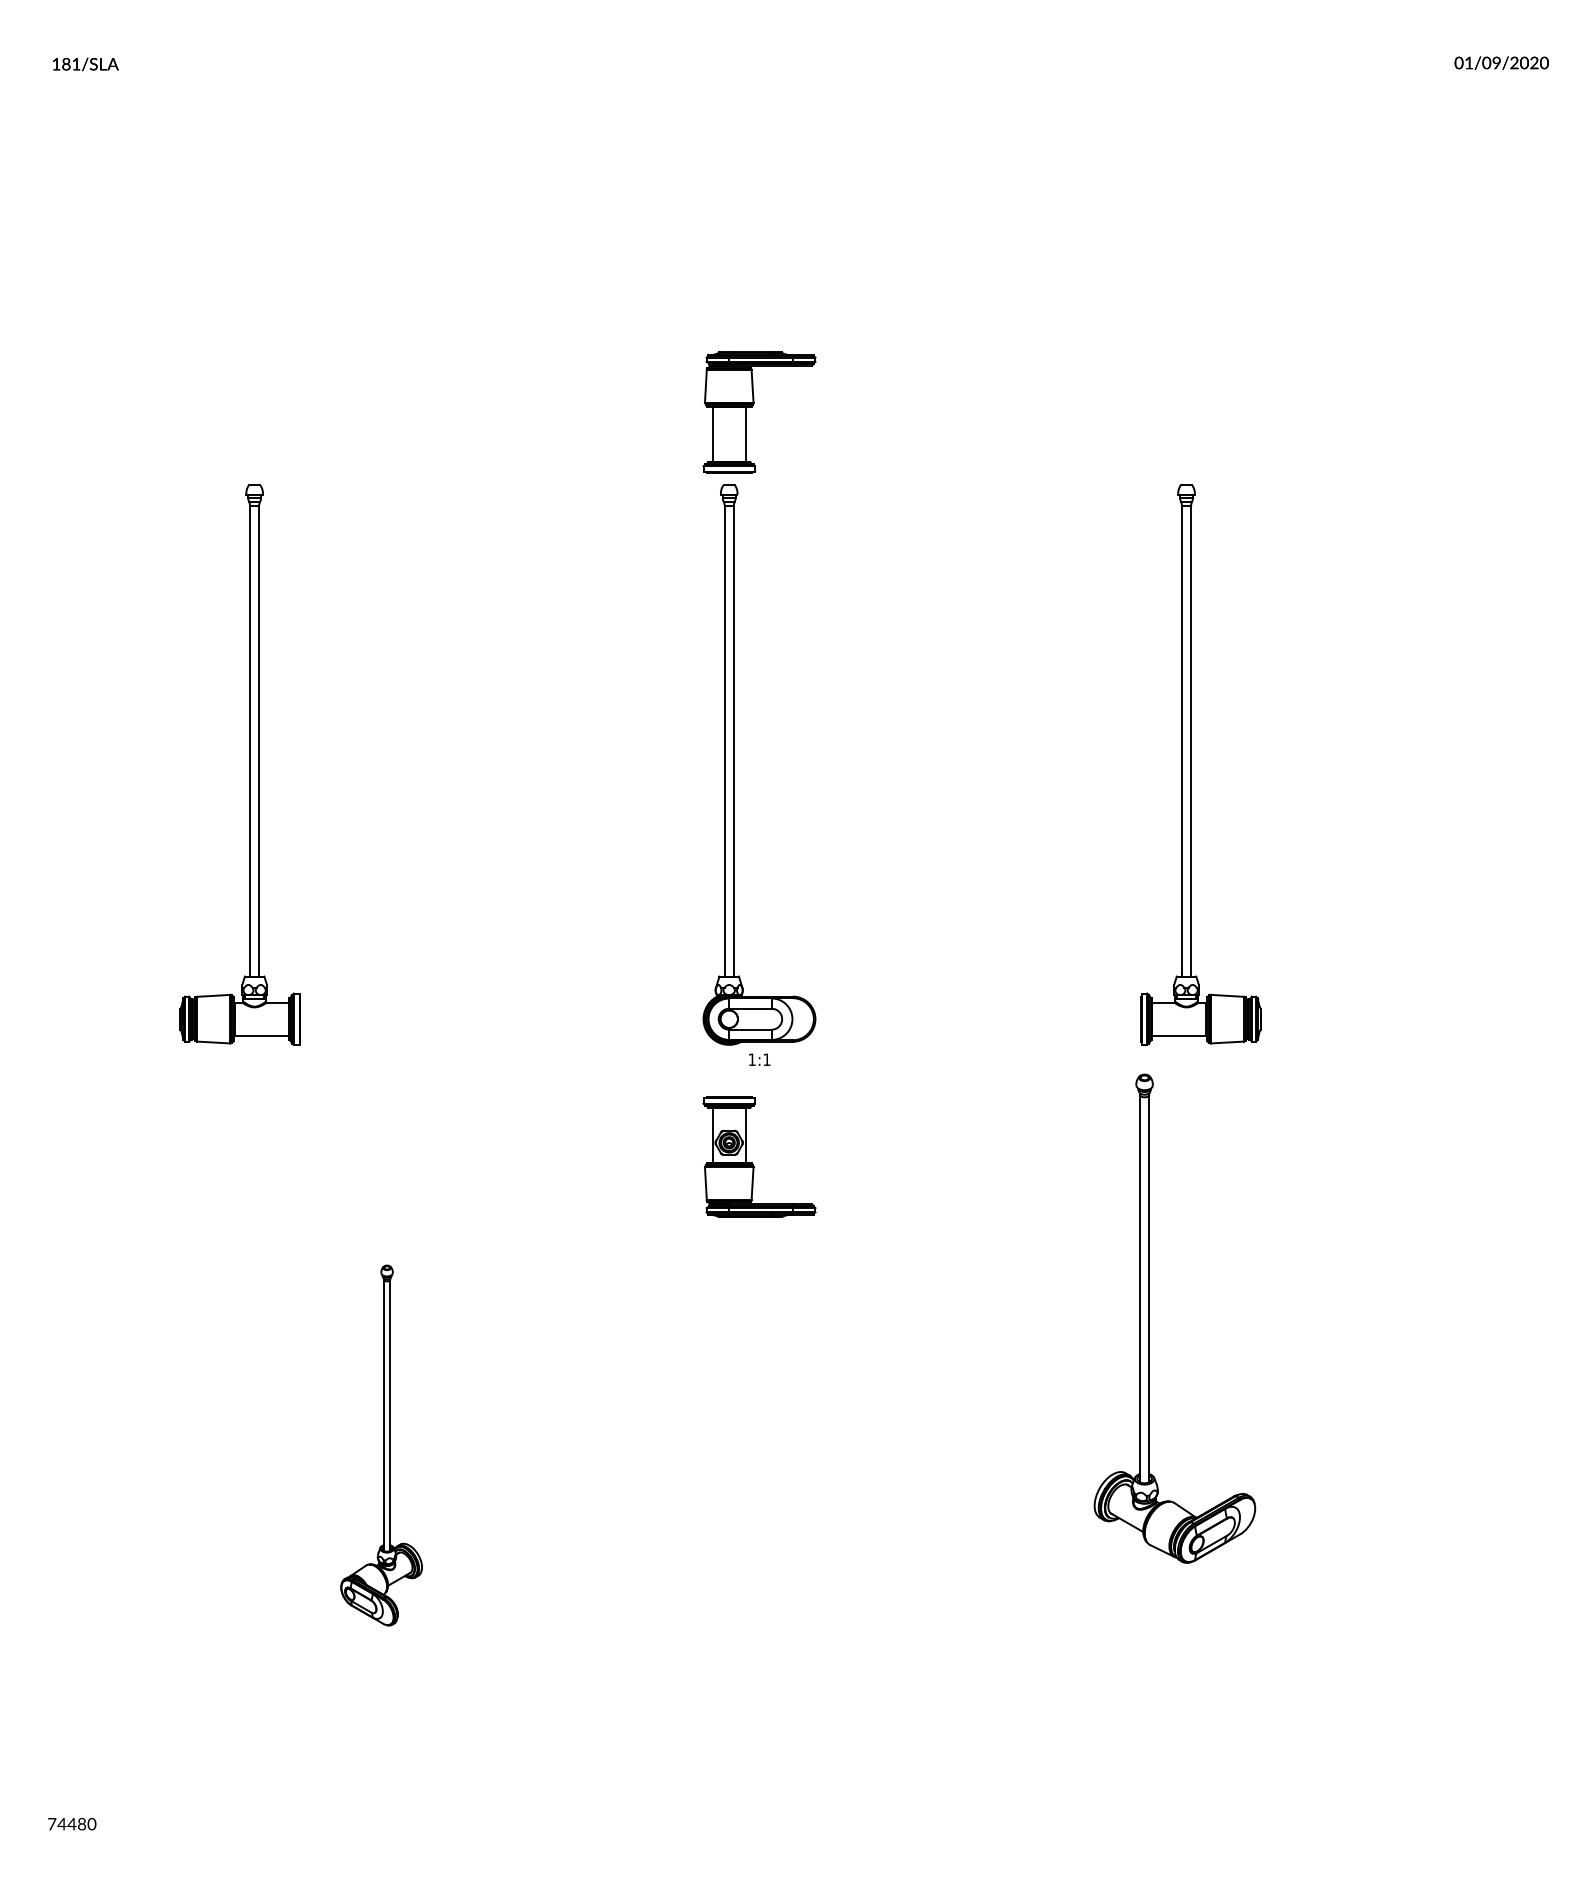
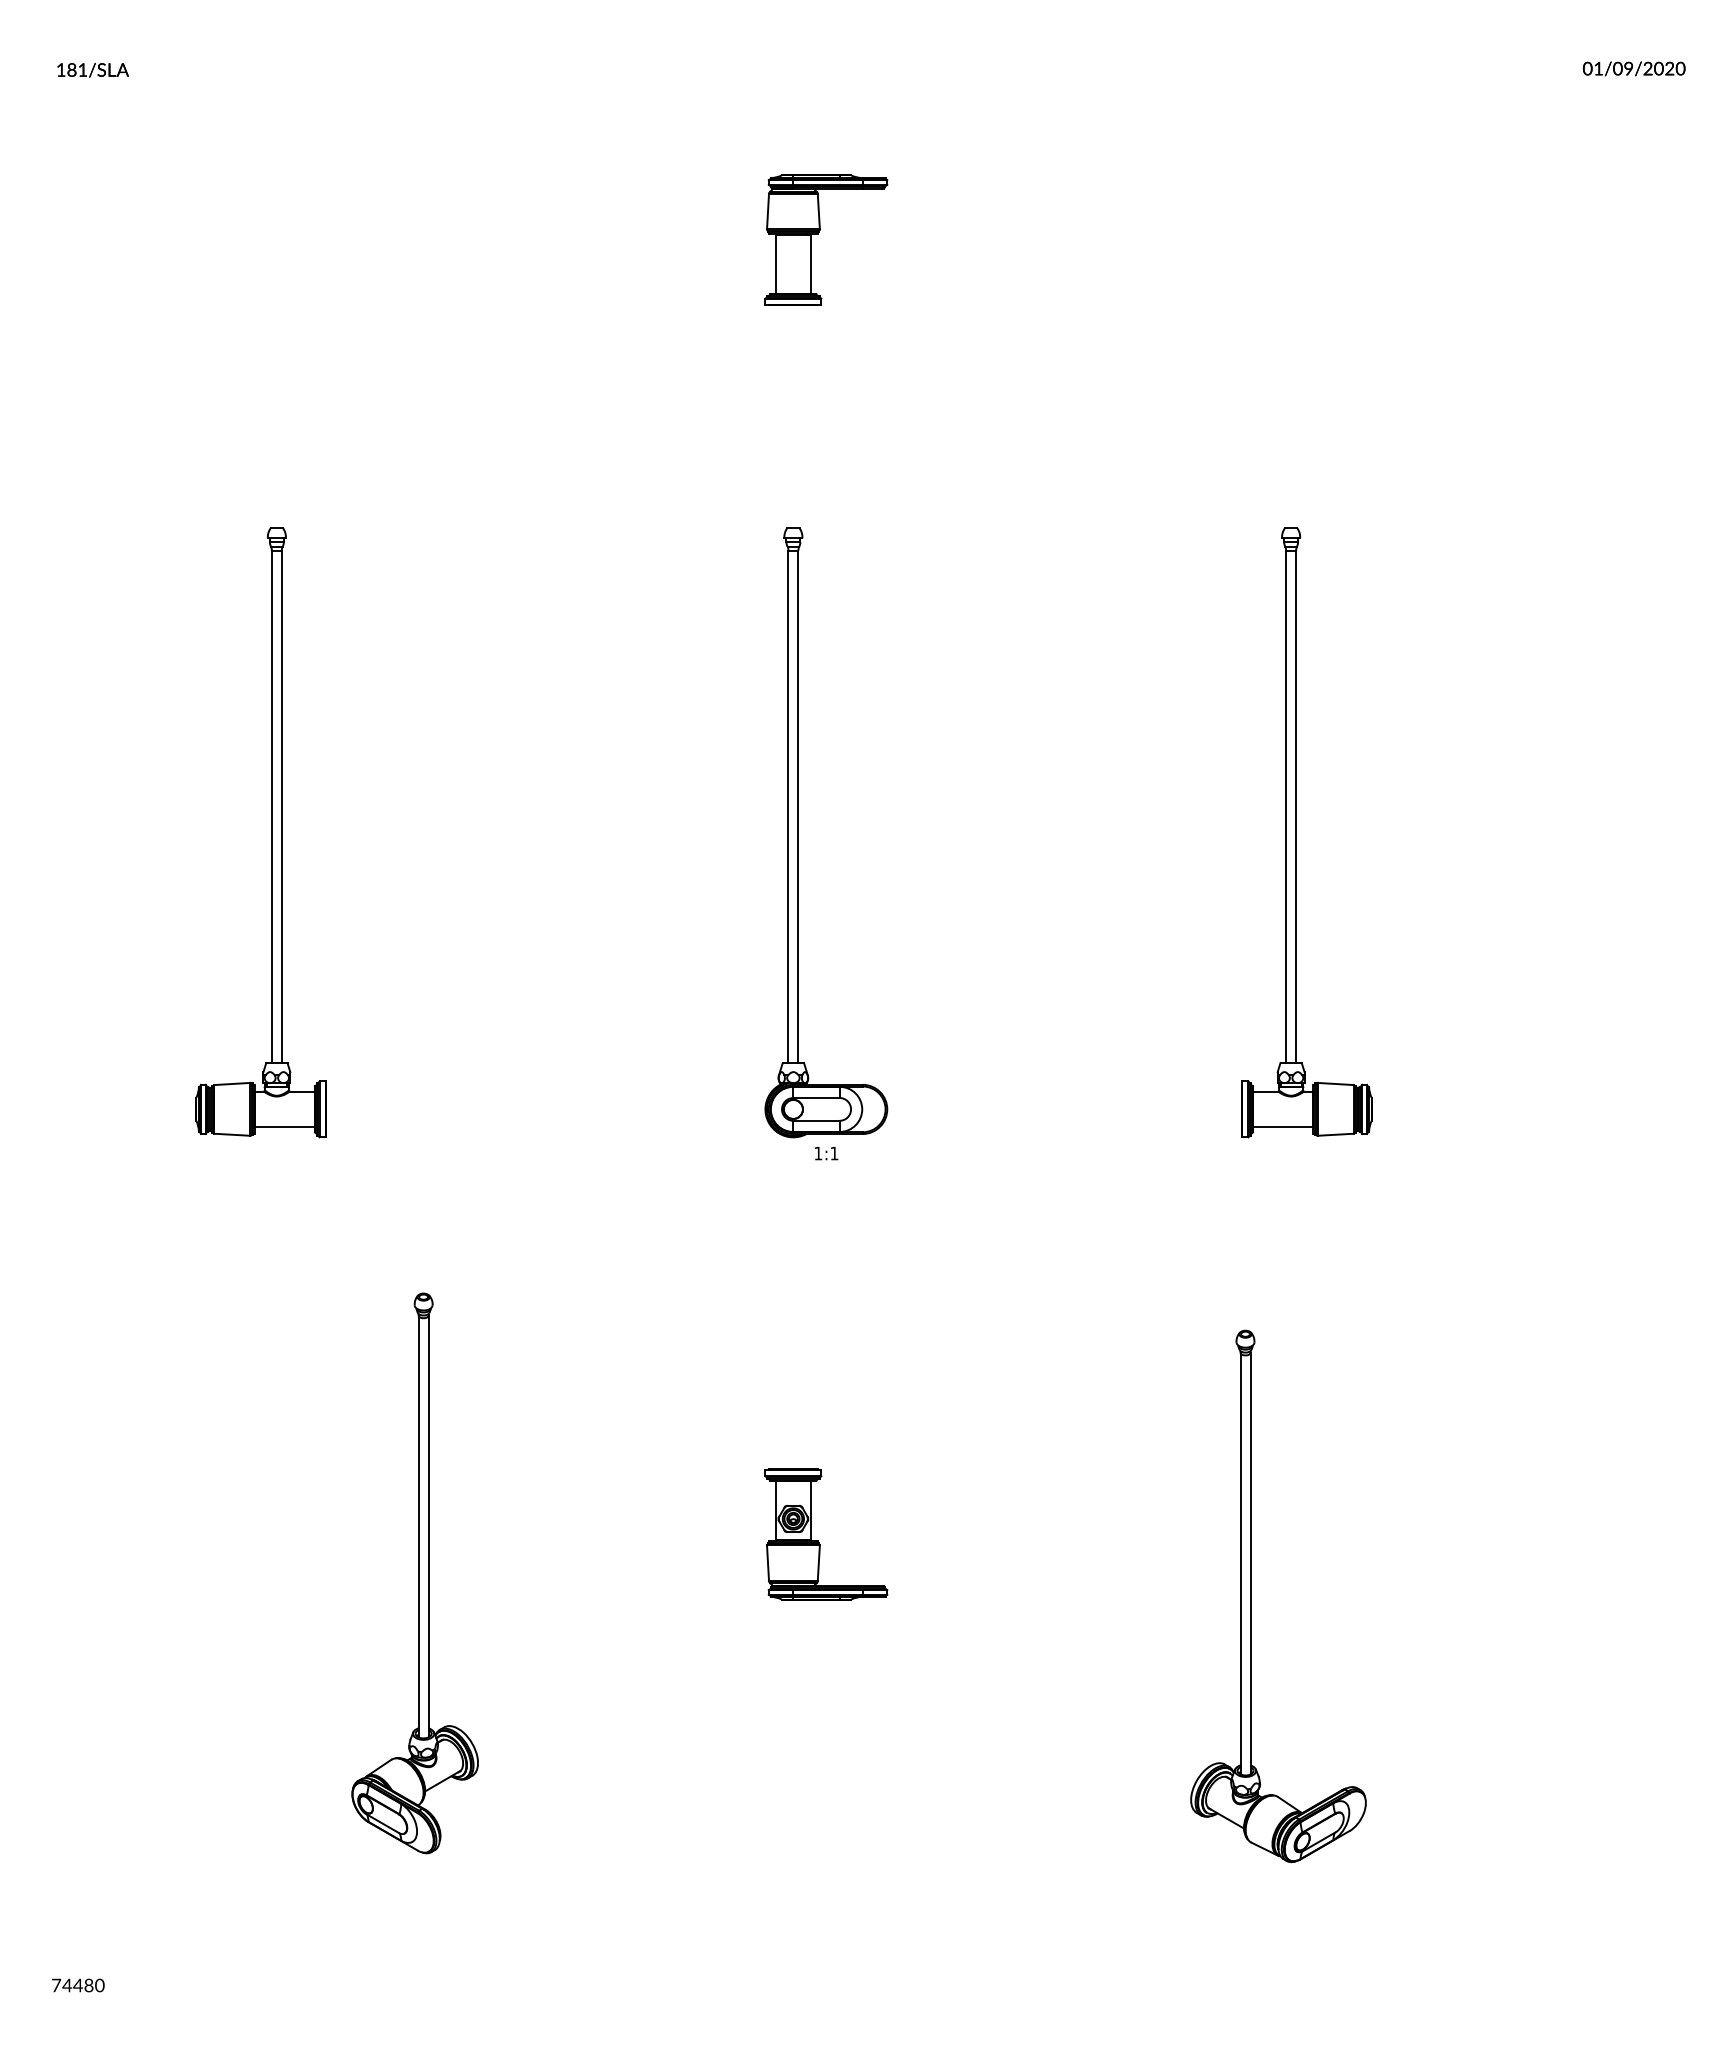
part: (752, 407) -> (818, 234), moved
part: (752, 1162) -> (818, 1540), moved
part: (1150, 1318) -> (1251, 1596), moved
part: (381, 1445) -> (414, 1573), size x1.43

